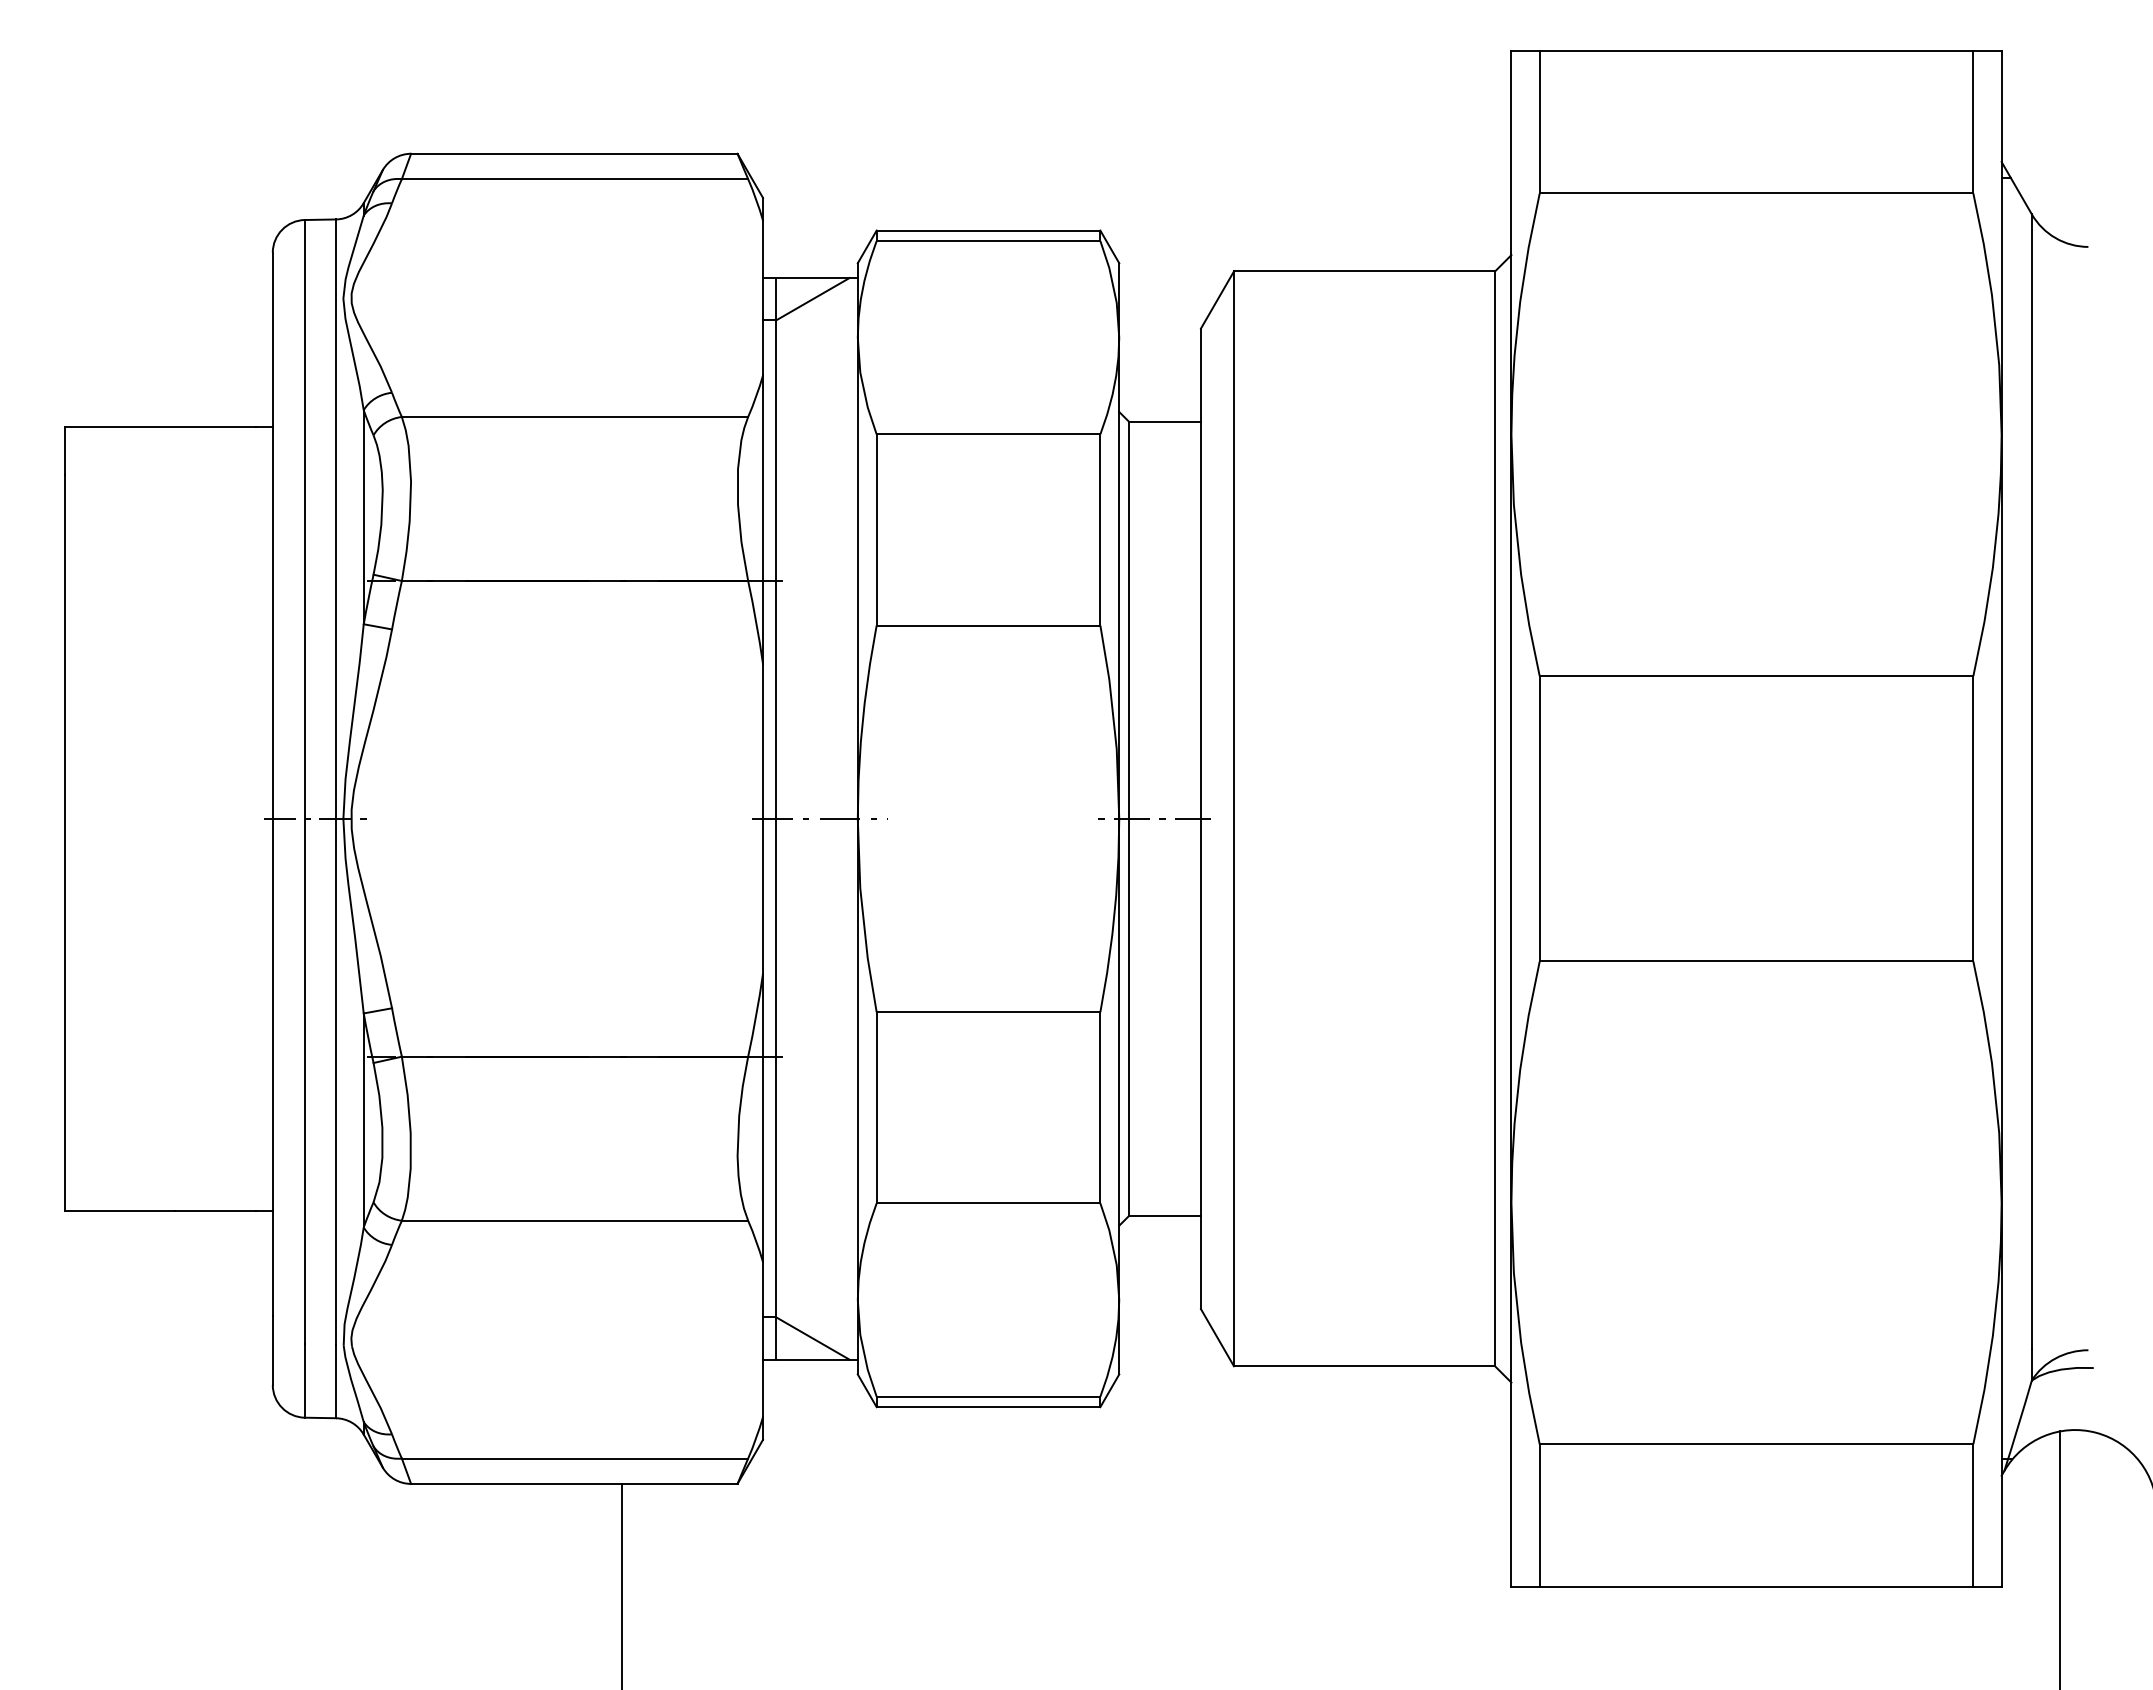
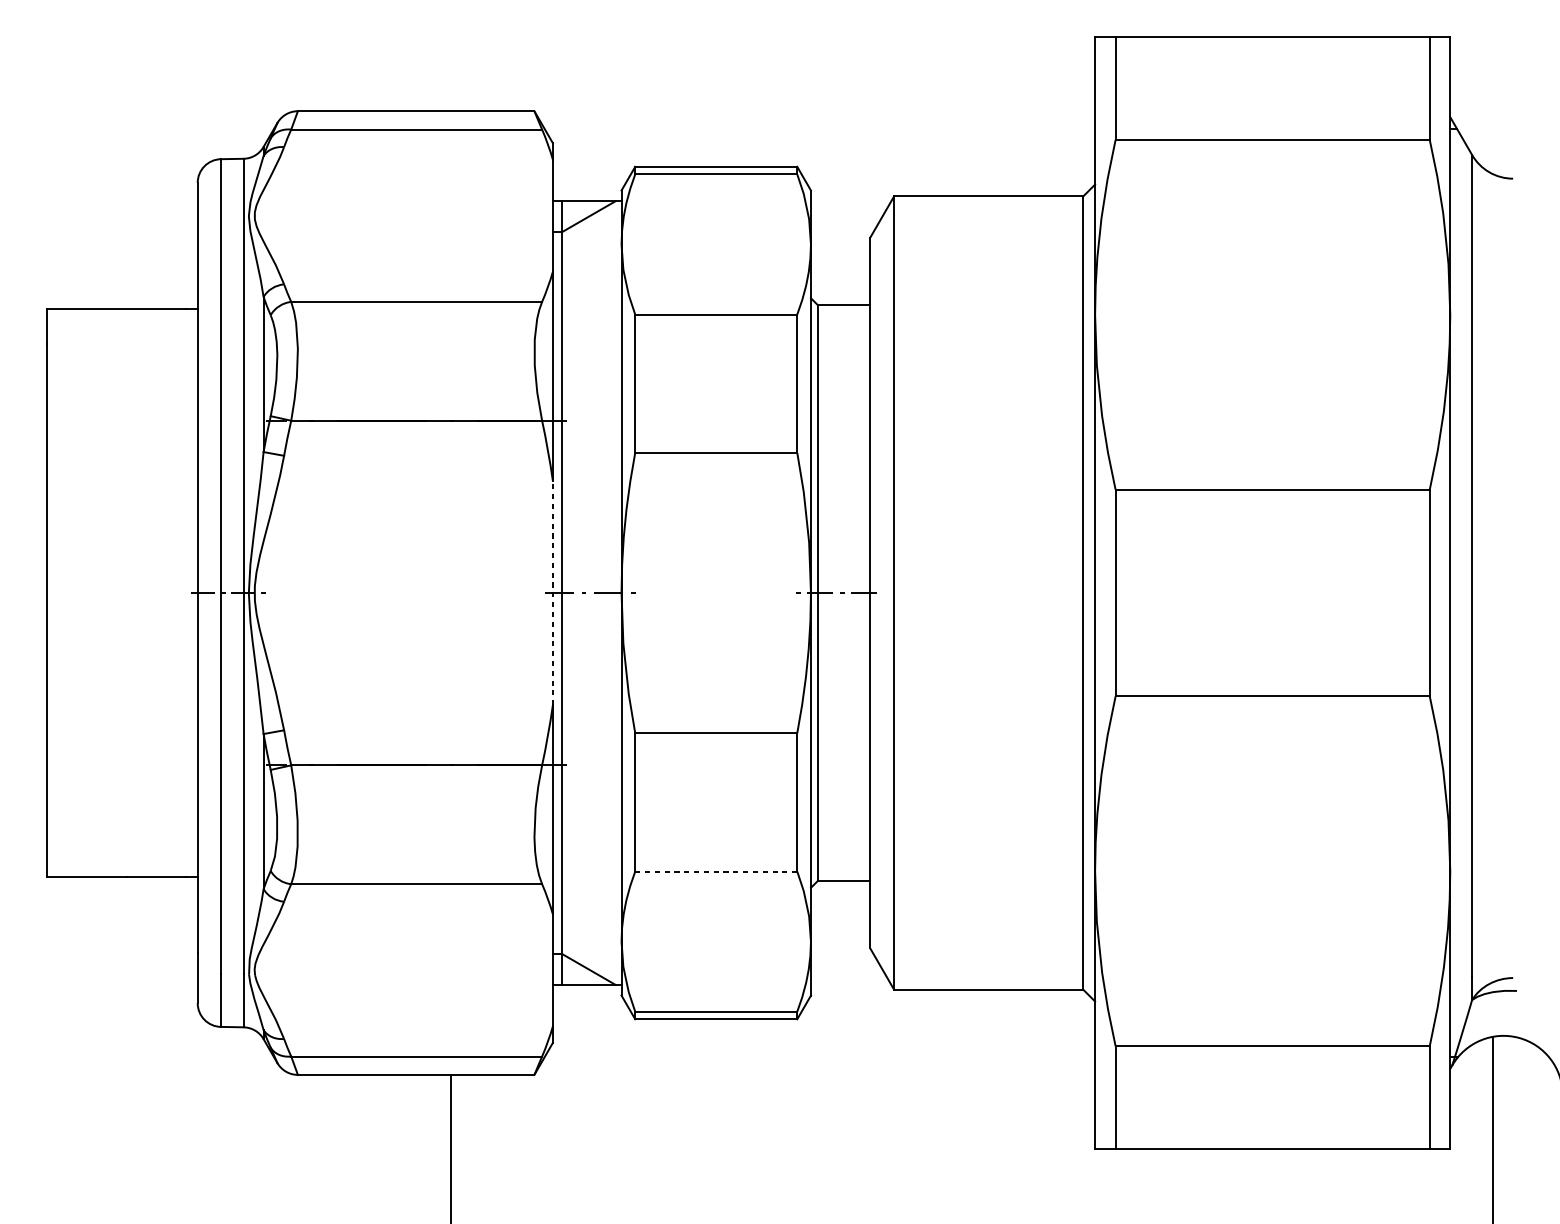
line: (763, 818) -> (553, 592), solid -> dashed
line: (988, 1203) -> (716, 871), solid -> dashed

